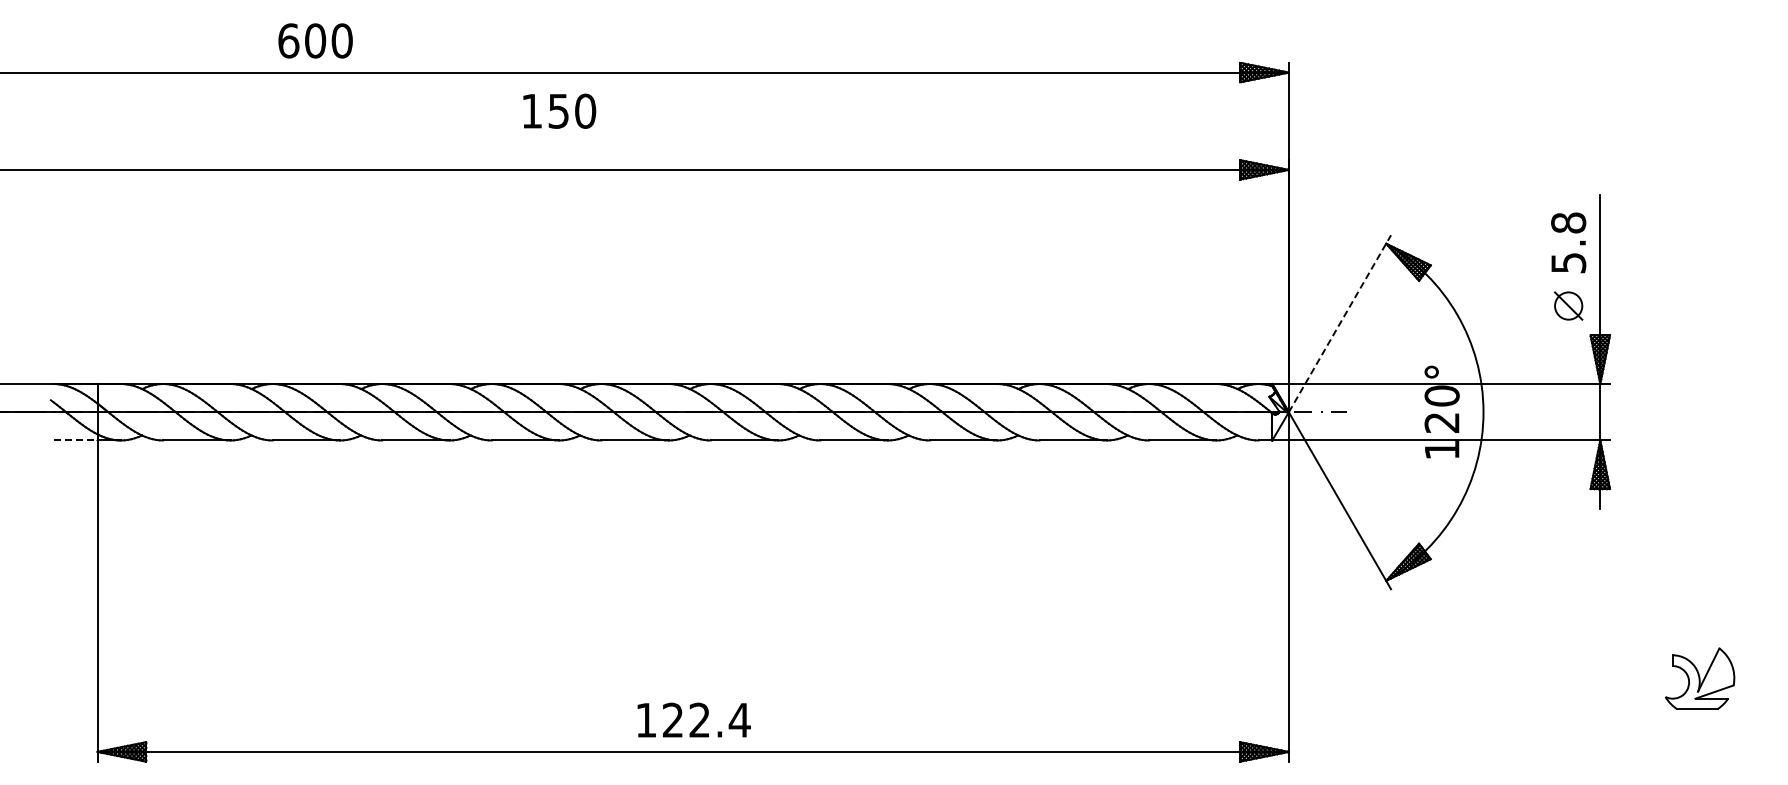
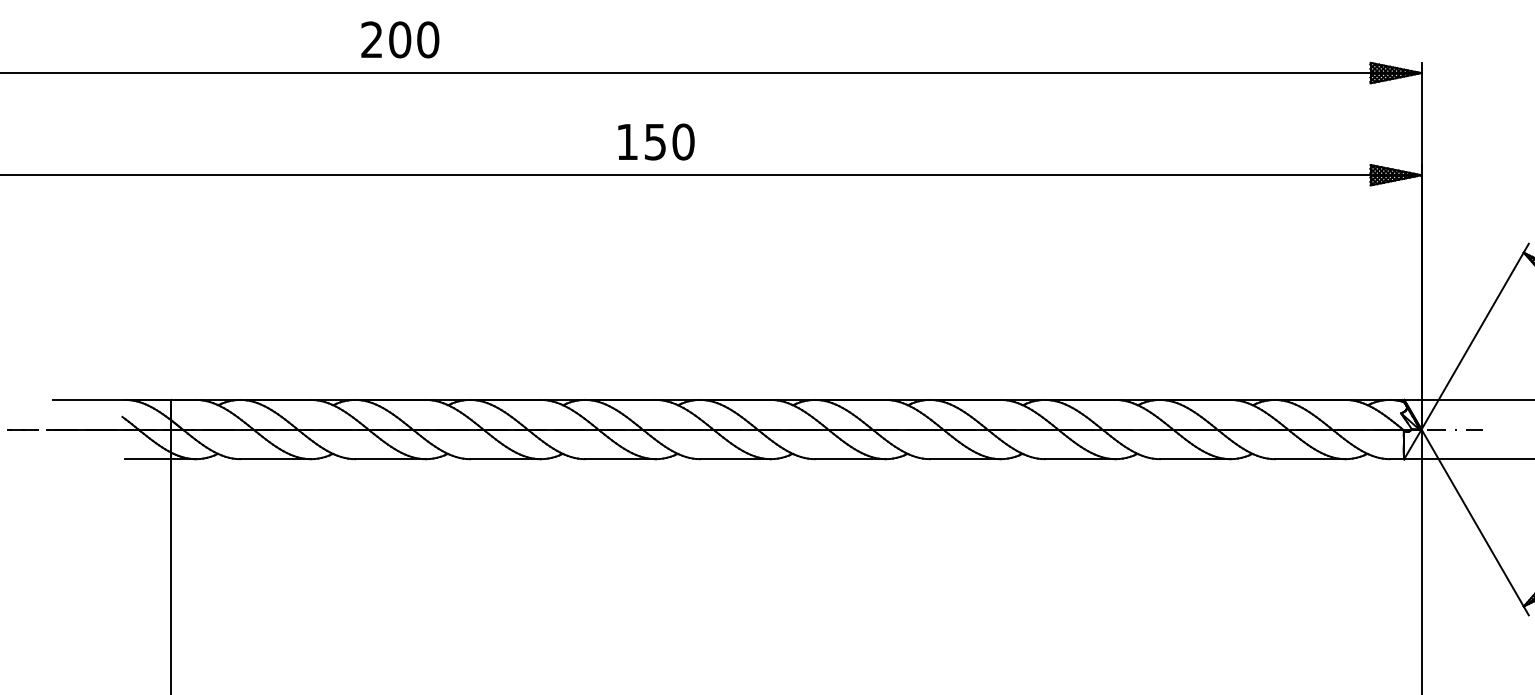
text: (288, 40) -> (371, 39), 600 -> 200
text: (559, 110) -> (656, 141), moved
line: (1340, 323) -> (1475, 336), dashed -> solid
line: (75, 440) -> (148, 459), dashed -> solid

